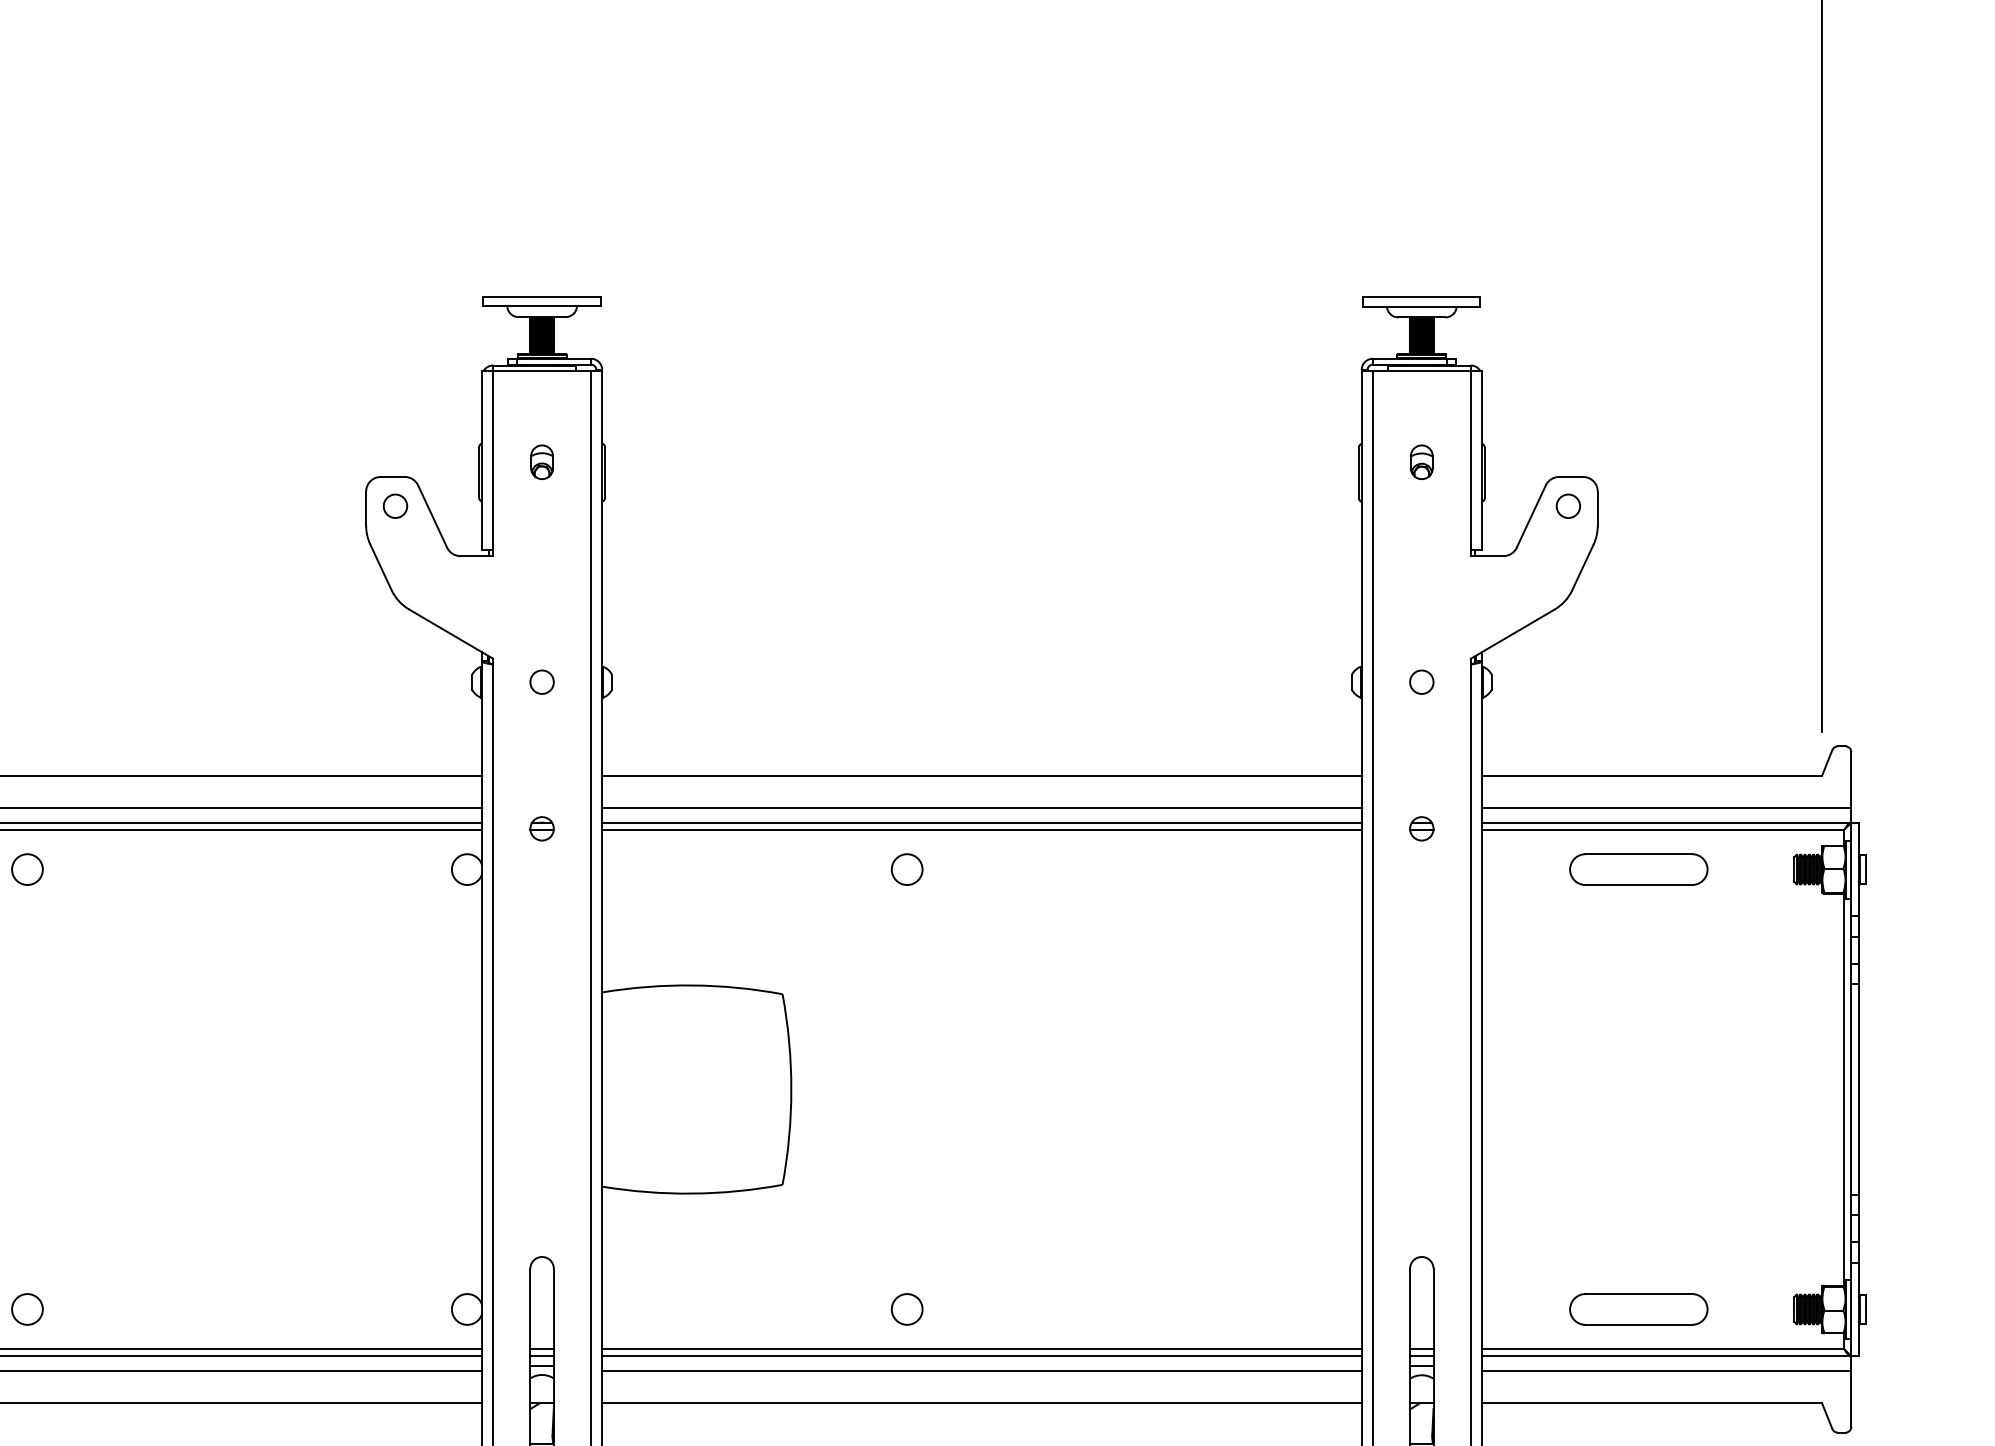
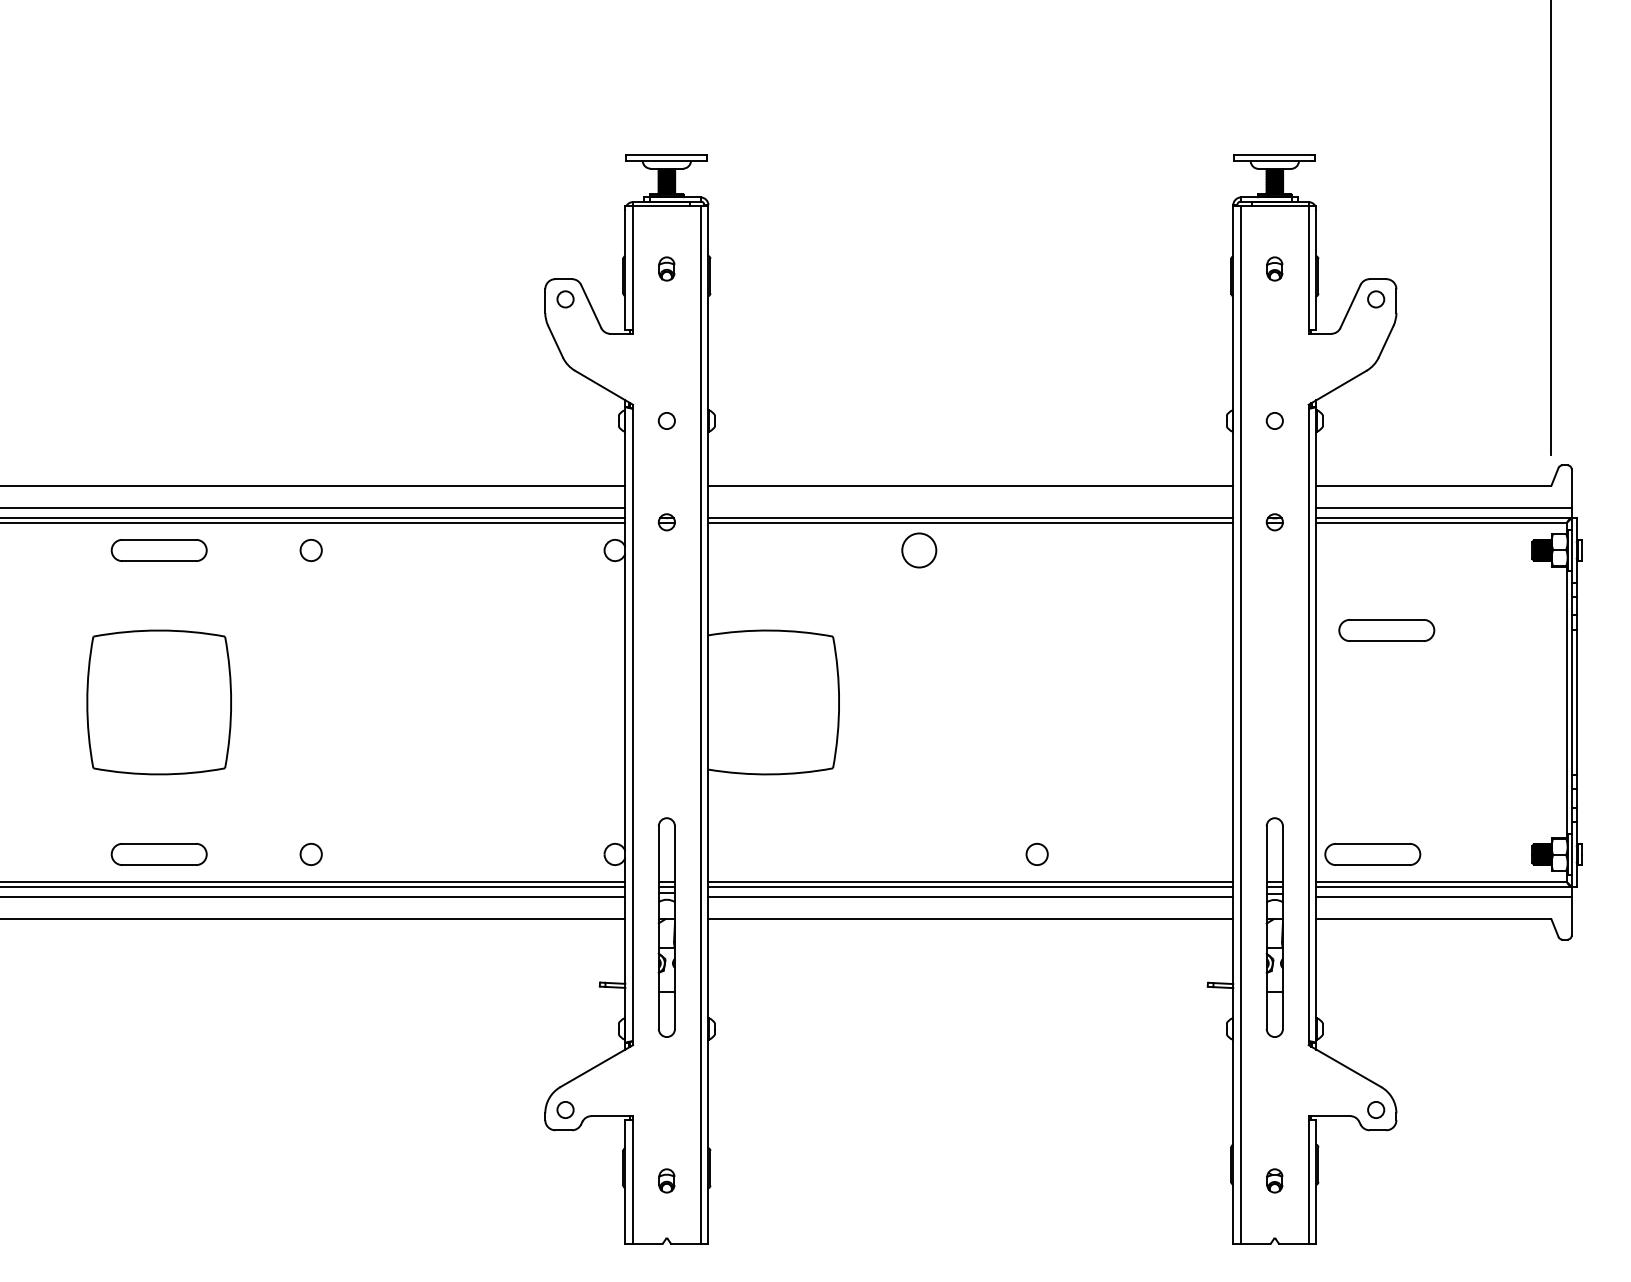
line: (981, 808) -> (970, 508), removed
circle: (906, 869) -> (918, 550), size x1.6
part: (1638, 869) -> (1386, 630), moved
circle: (906, 1309) -> (1036, 854), moved
part: (1638, 1309) -> (1372, 854), moved

